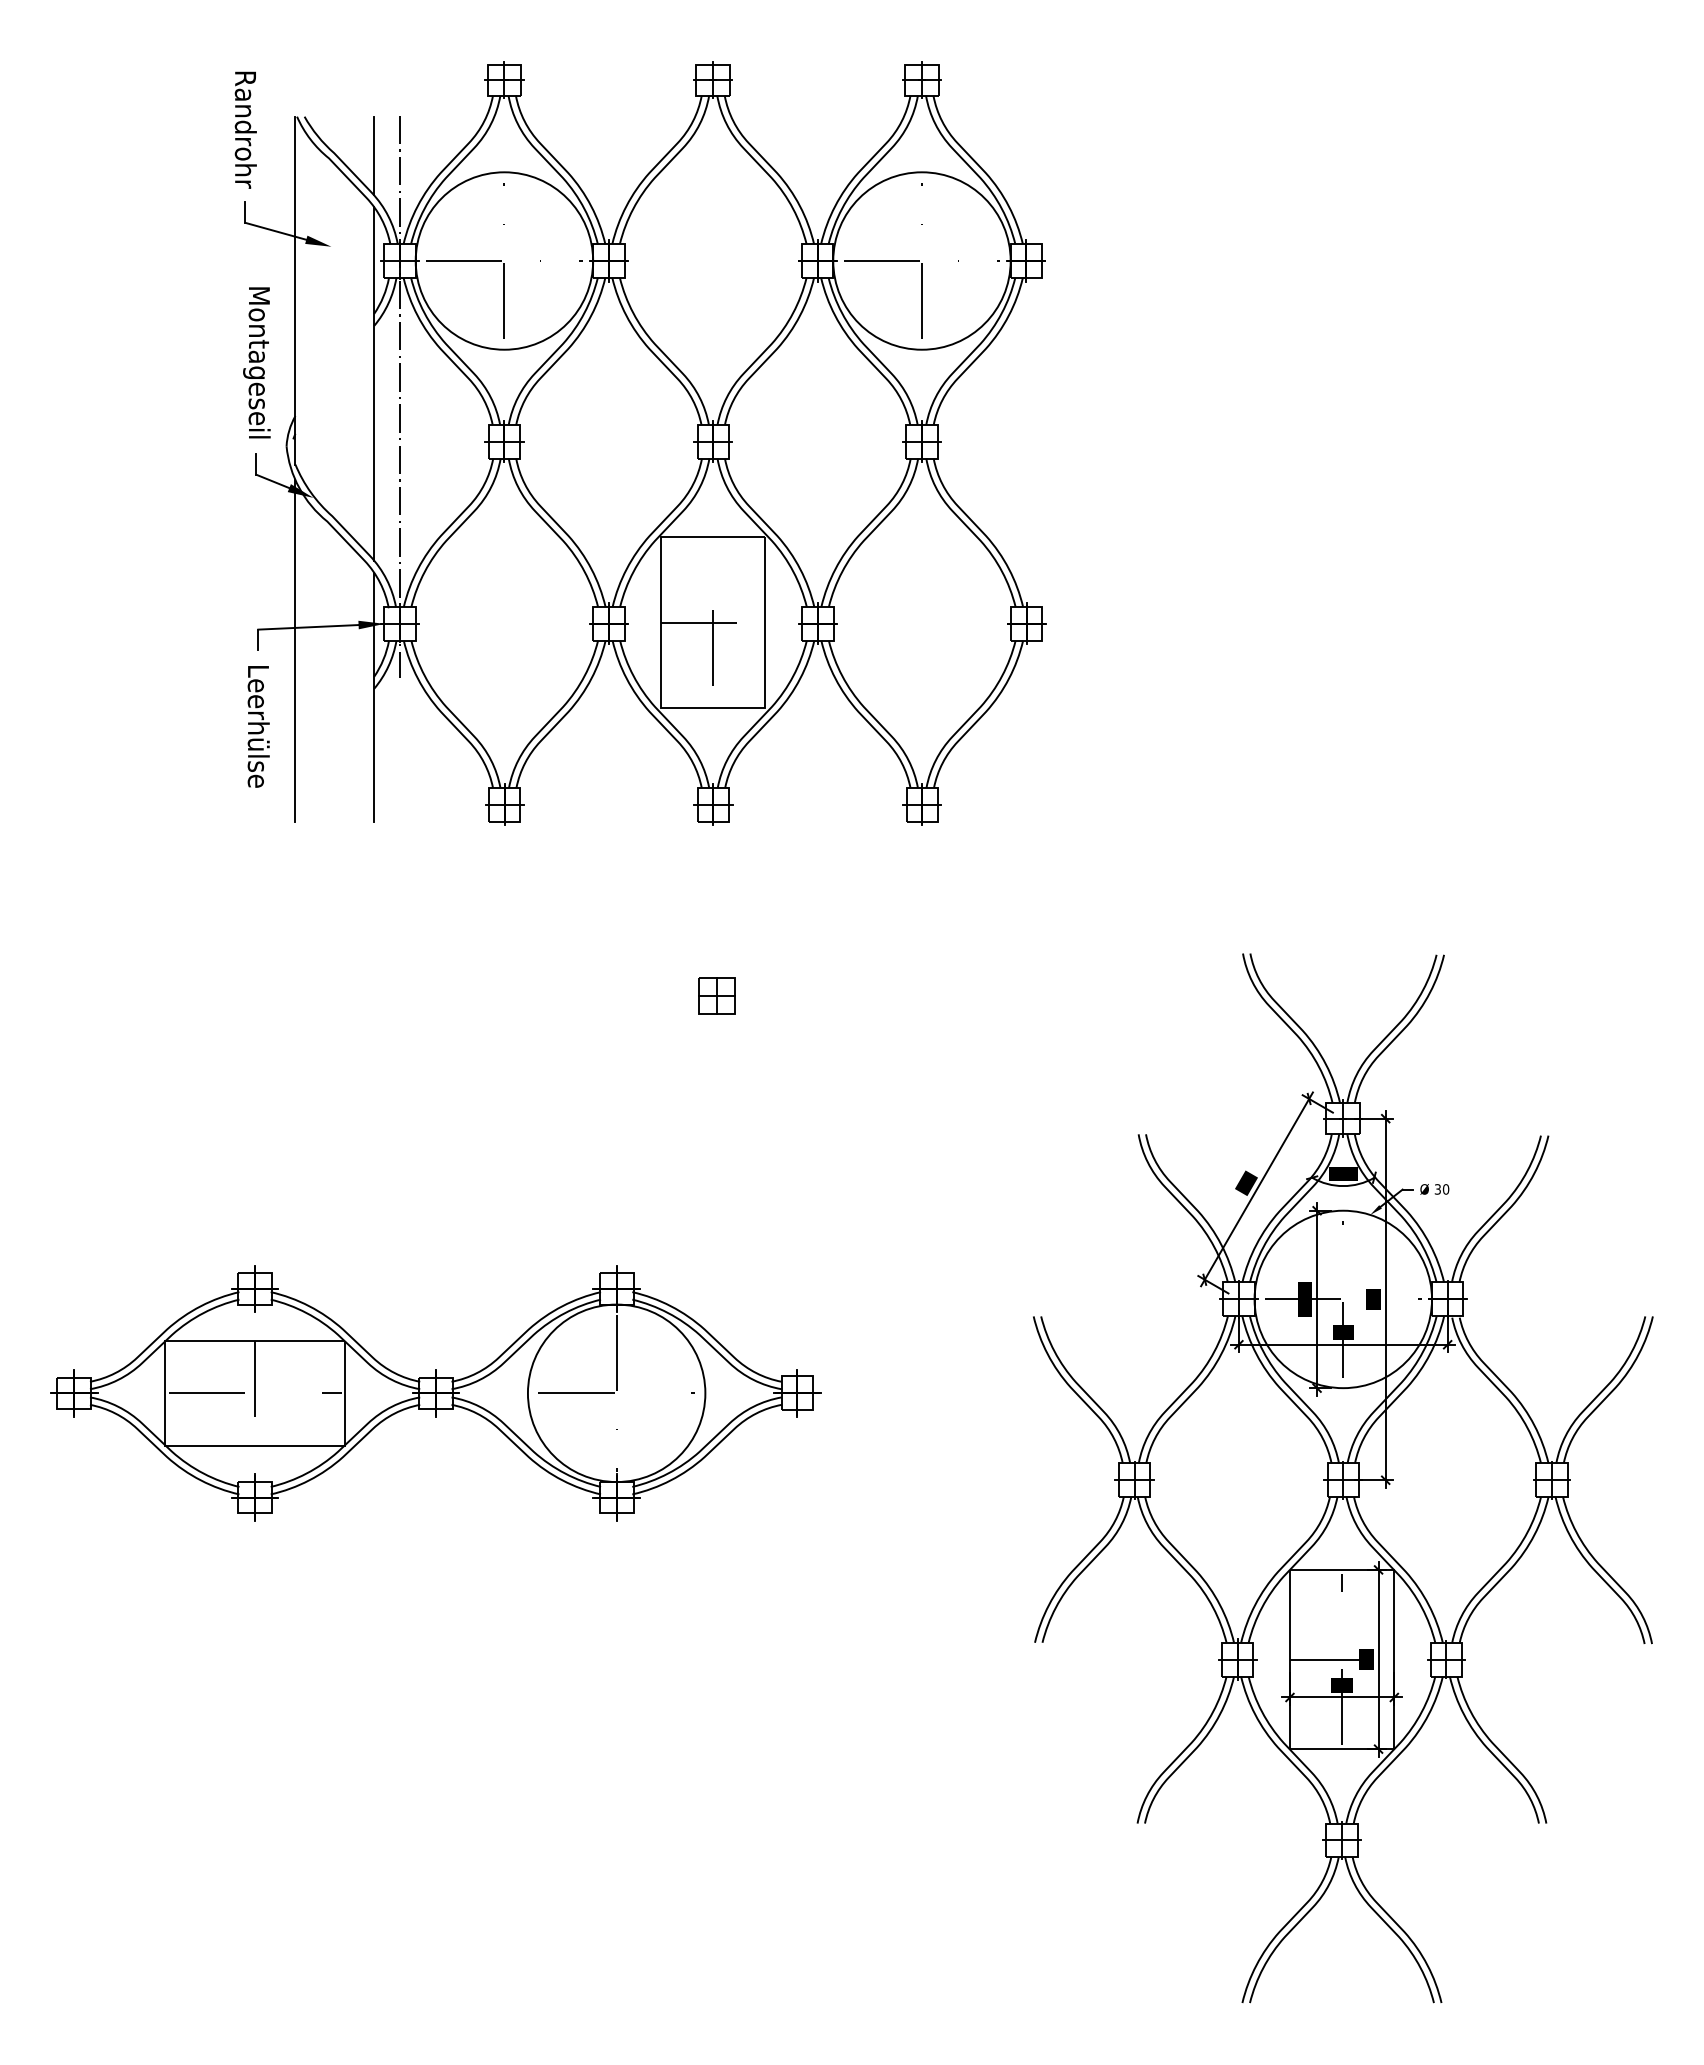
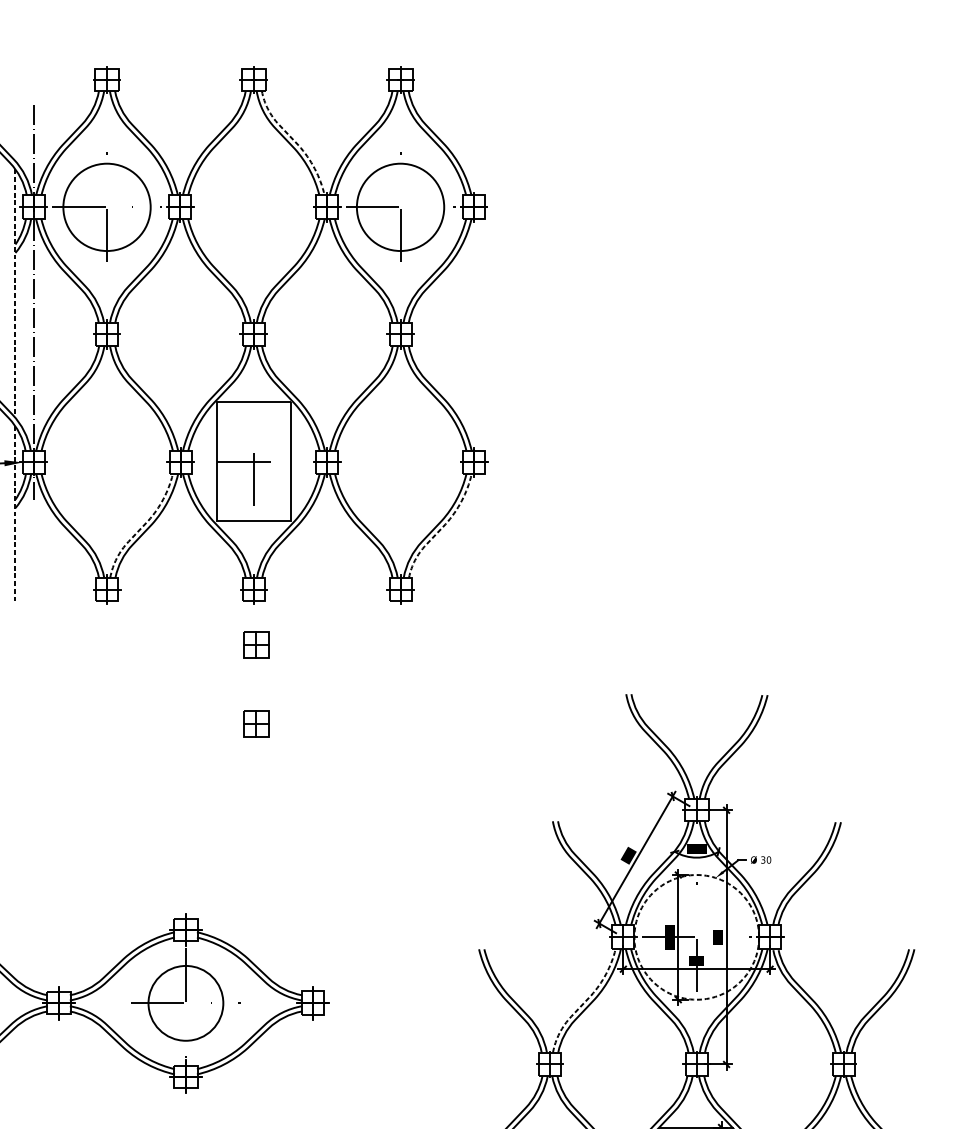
line: (374, 155) -> (15, 133), removed
line: (775, 170) -> (297, 143), solid -> dashed
circle: (504, 260) -> (107, 206), size x0.7
circle: (921, 260) -> (400, 206), size x0.7
line: (374, 383) -> (15, 293), solid -> dashed
line: (374, 697) -> (15, 514), solid -> dashed
line: (984, 713) -> (444, 525), solid -> dashed
line: (554, 715) -> (142, 526), solid -> dashed
part: (716, 882) -> (256, 644), added
circle: (1343, 1299) -> (696, 937), solid -> dashed
line: (1184, 1391) -> (585, 1002), solid -> dashed
circle: (616, 1393) -> (185, 1003), size x0.6

